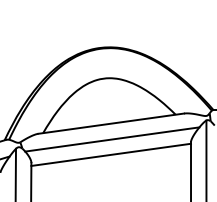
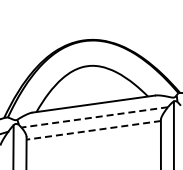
line: (112, 139) -> (94, 117), solid -> dashed
line: (110, 155) -> (93, 130), solid -> dashed

